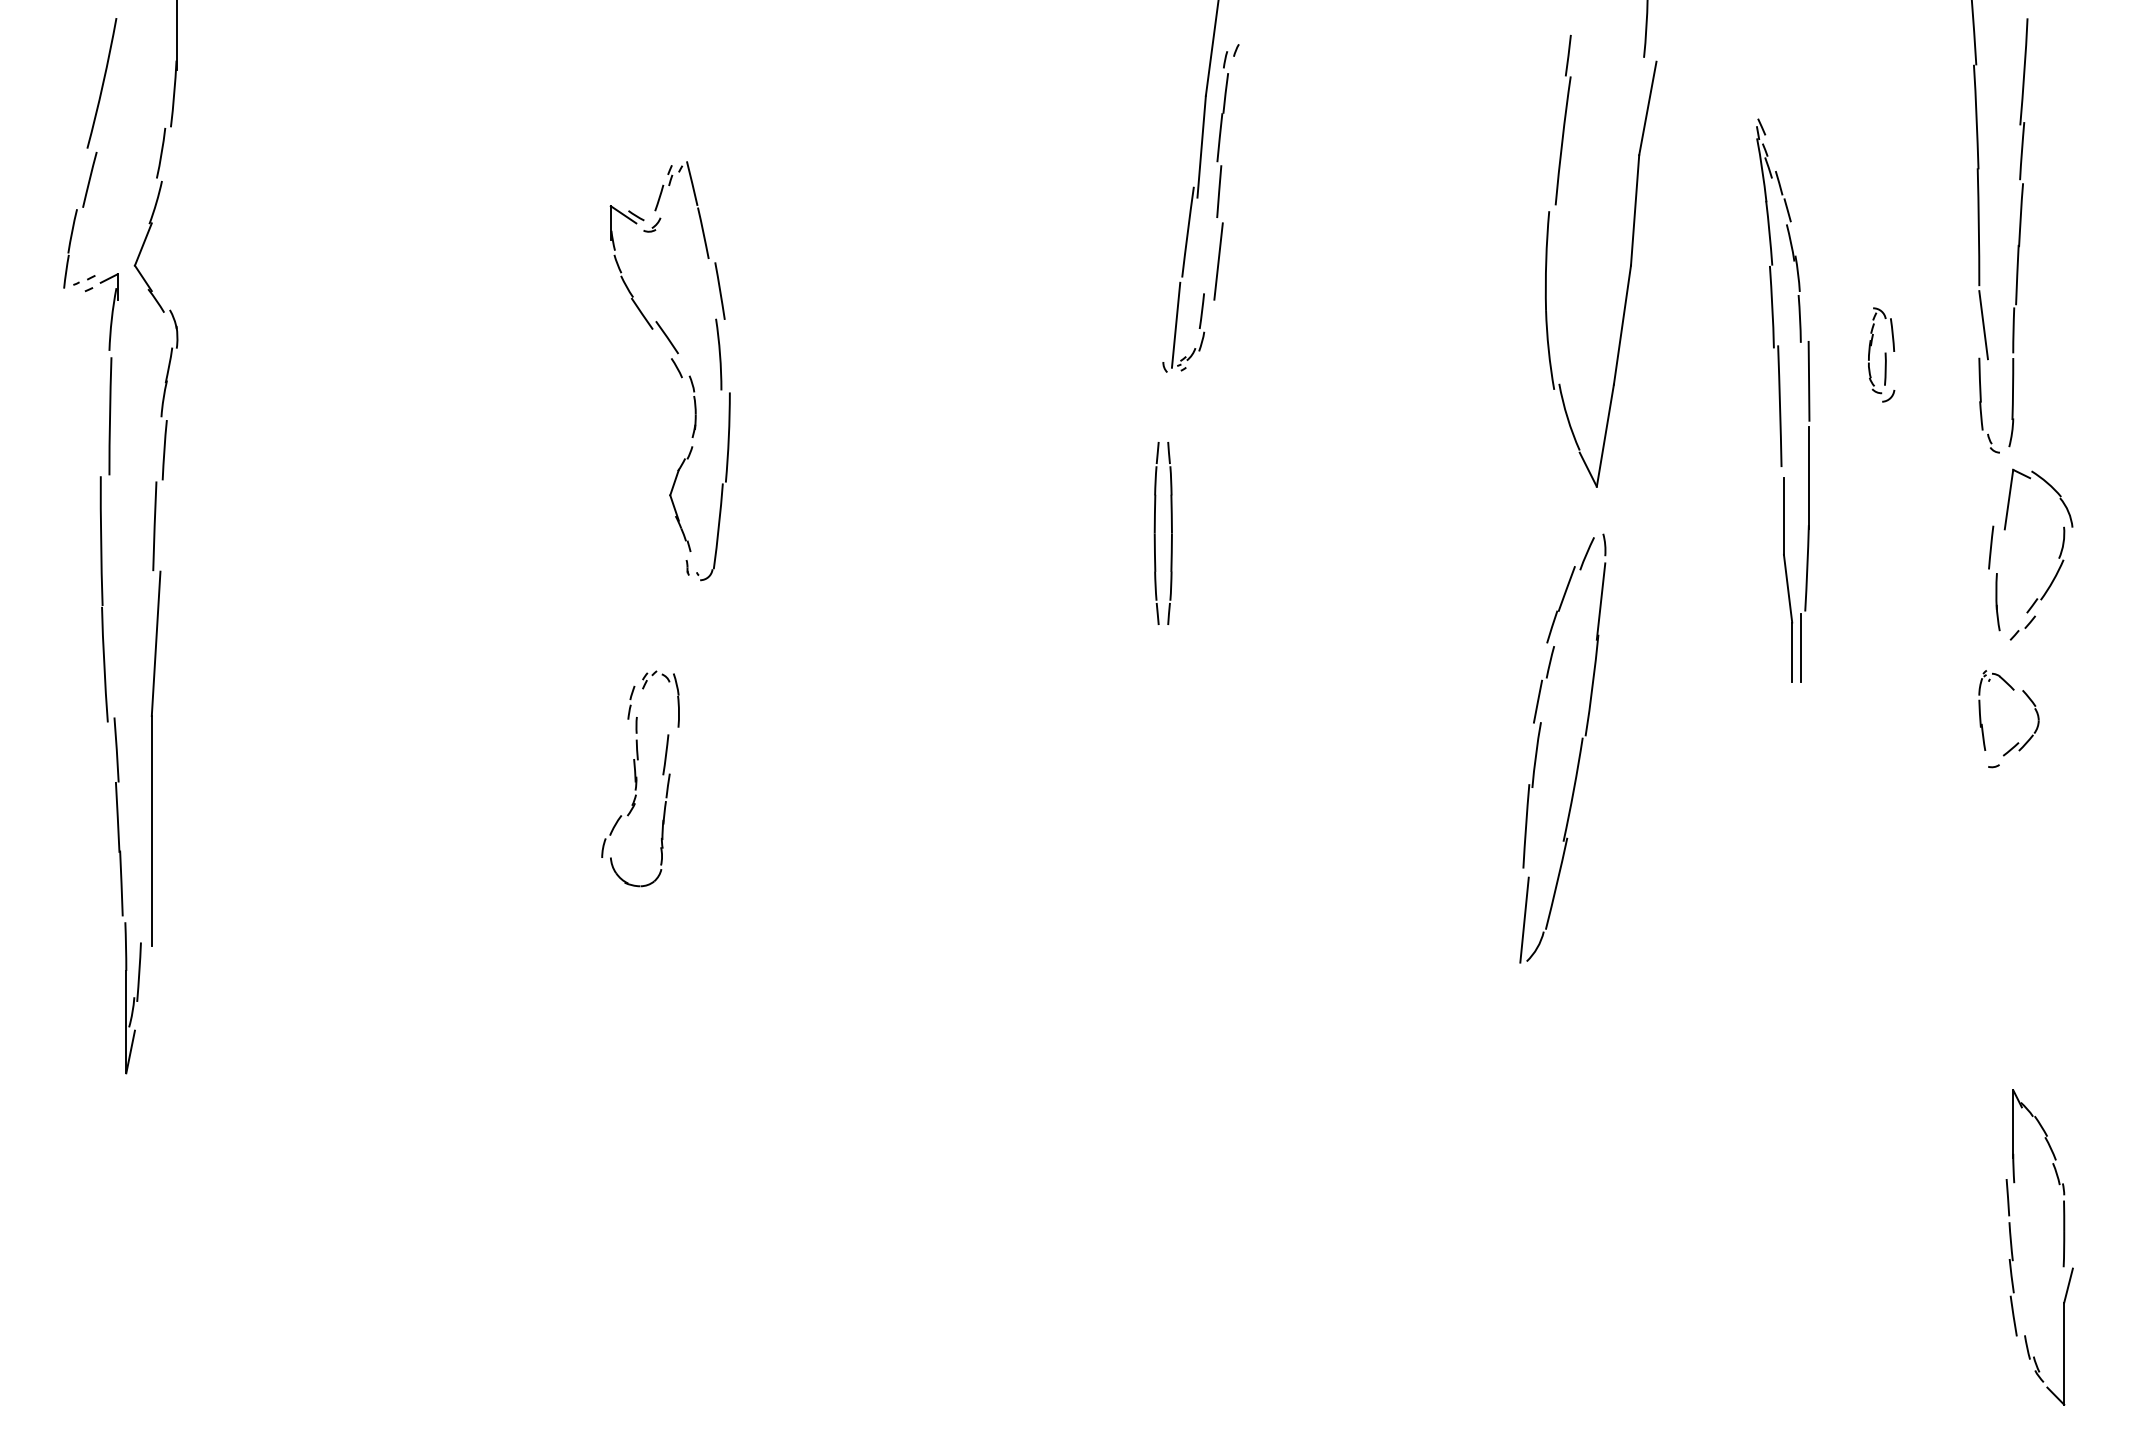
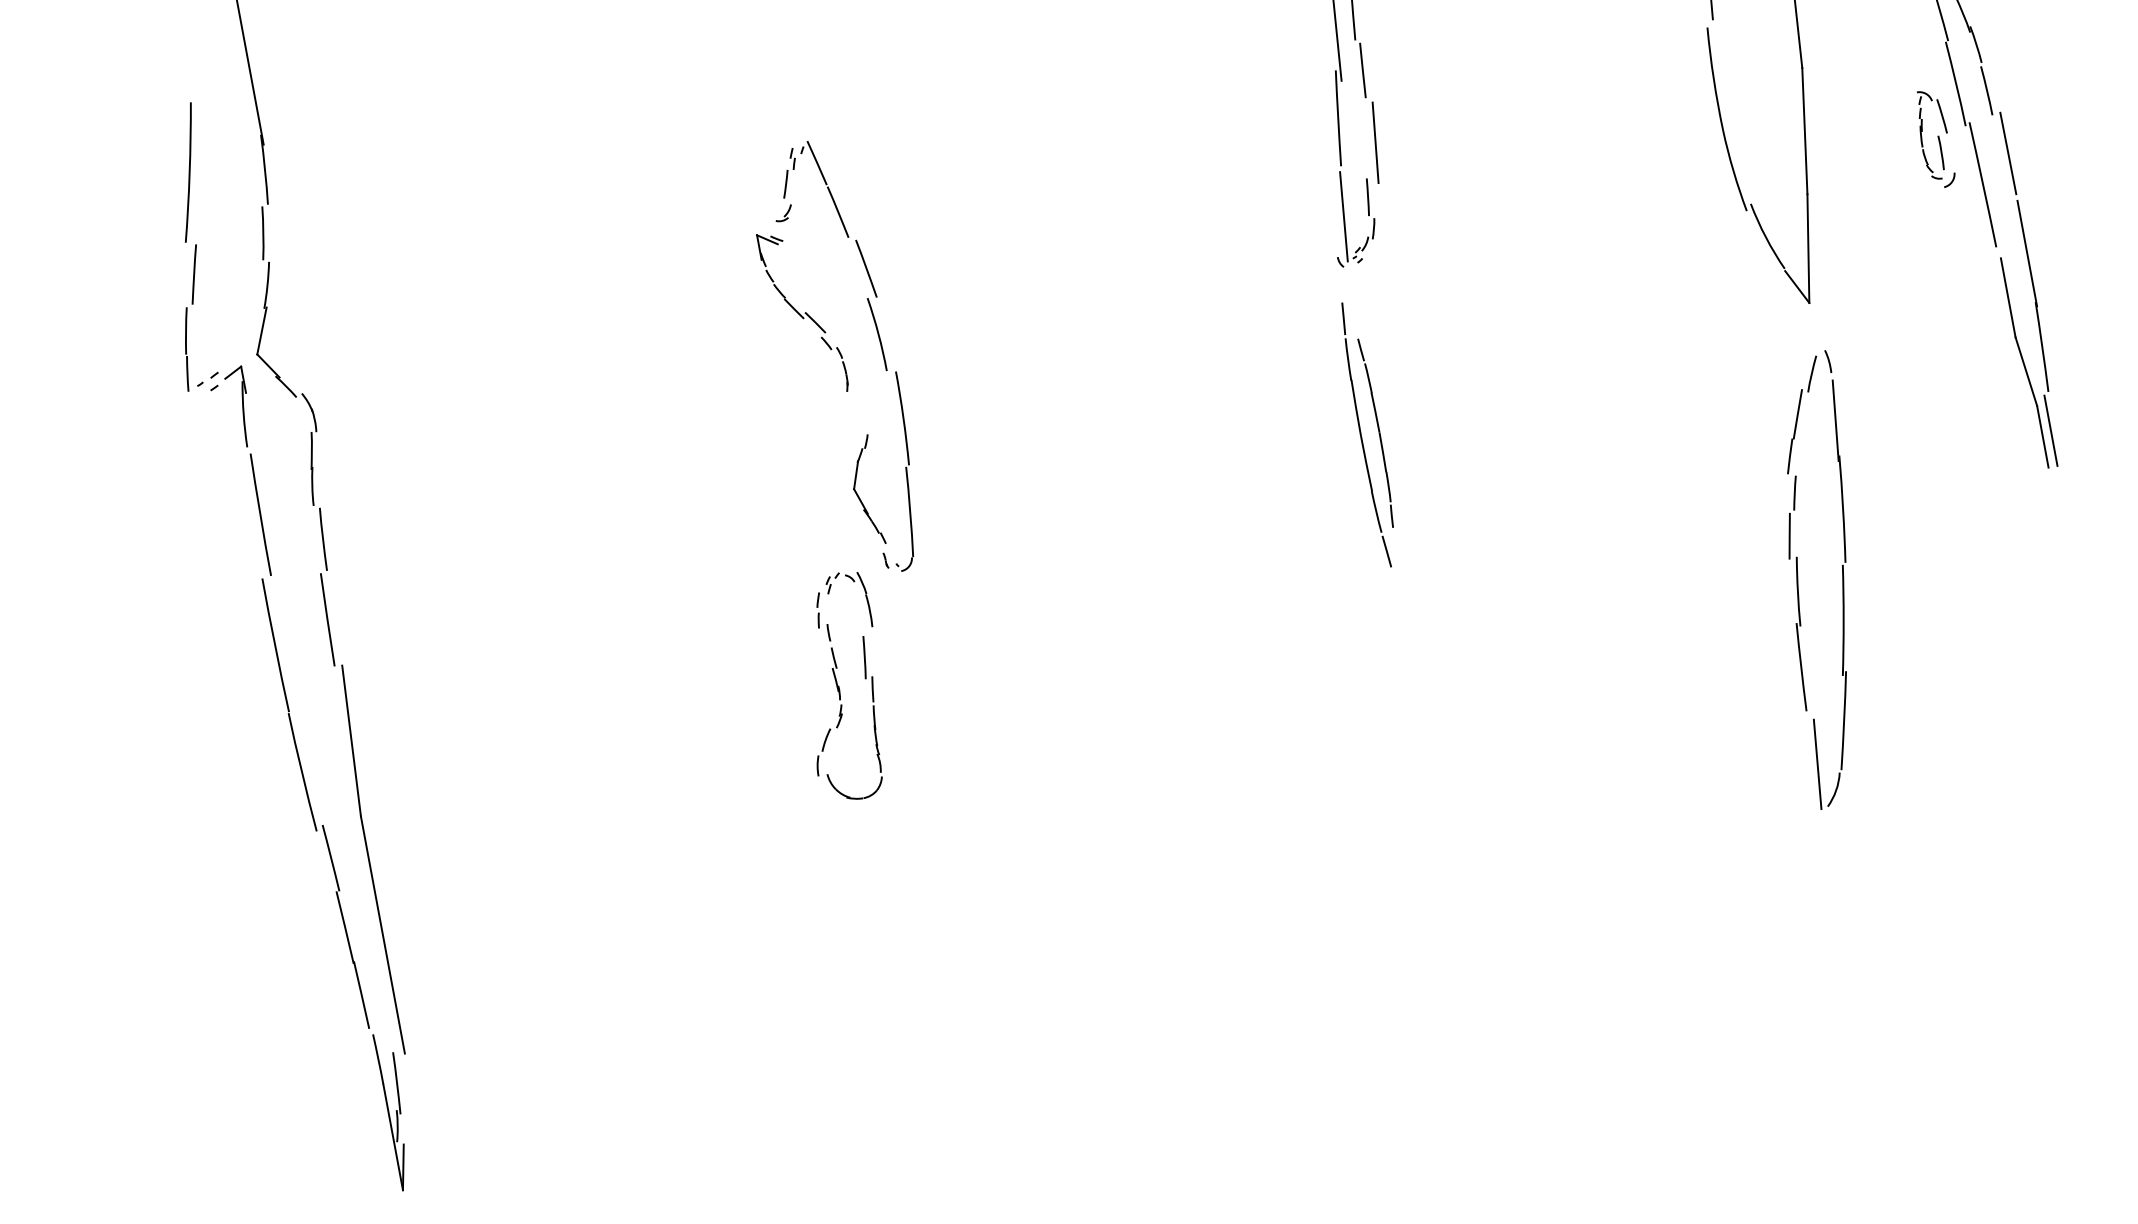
part: (652, 321) -> (802, 313), size x0.7
part: (1881, 354) -> (1934, 138), moved
part: (1156, 533) -> (1363, 435), size x1.4
part: (640, 778) -> (842, 686), moved

